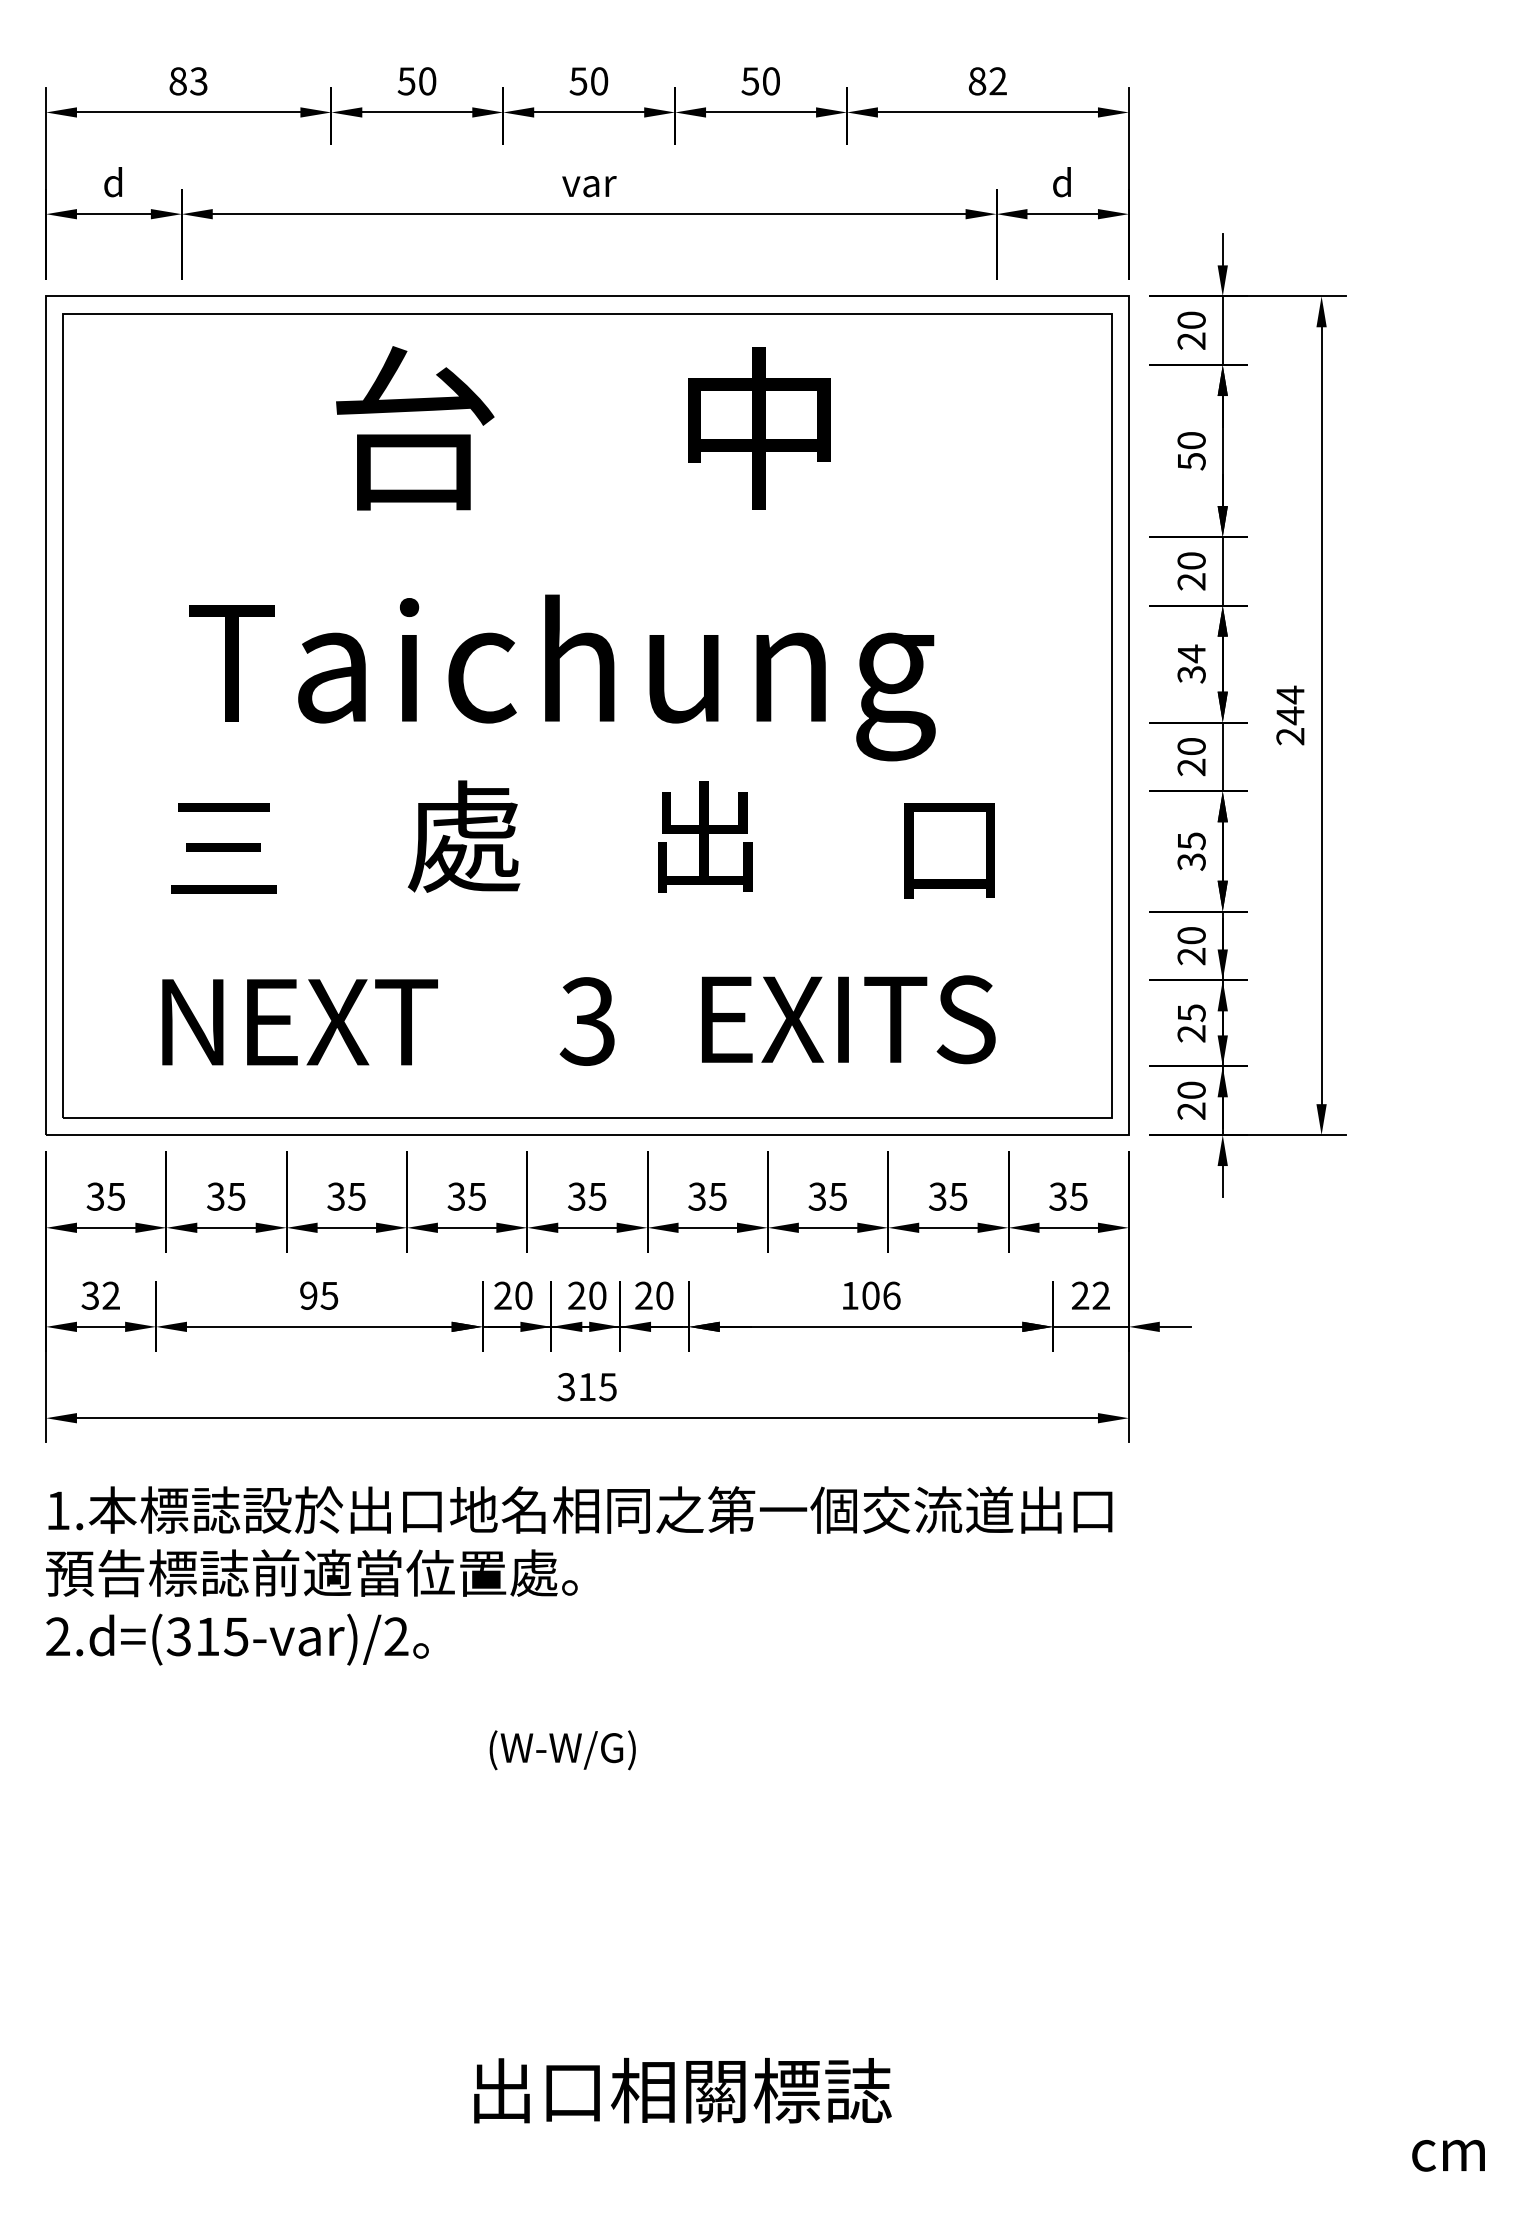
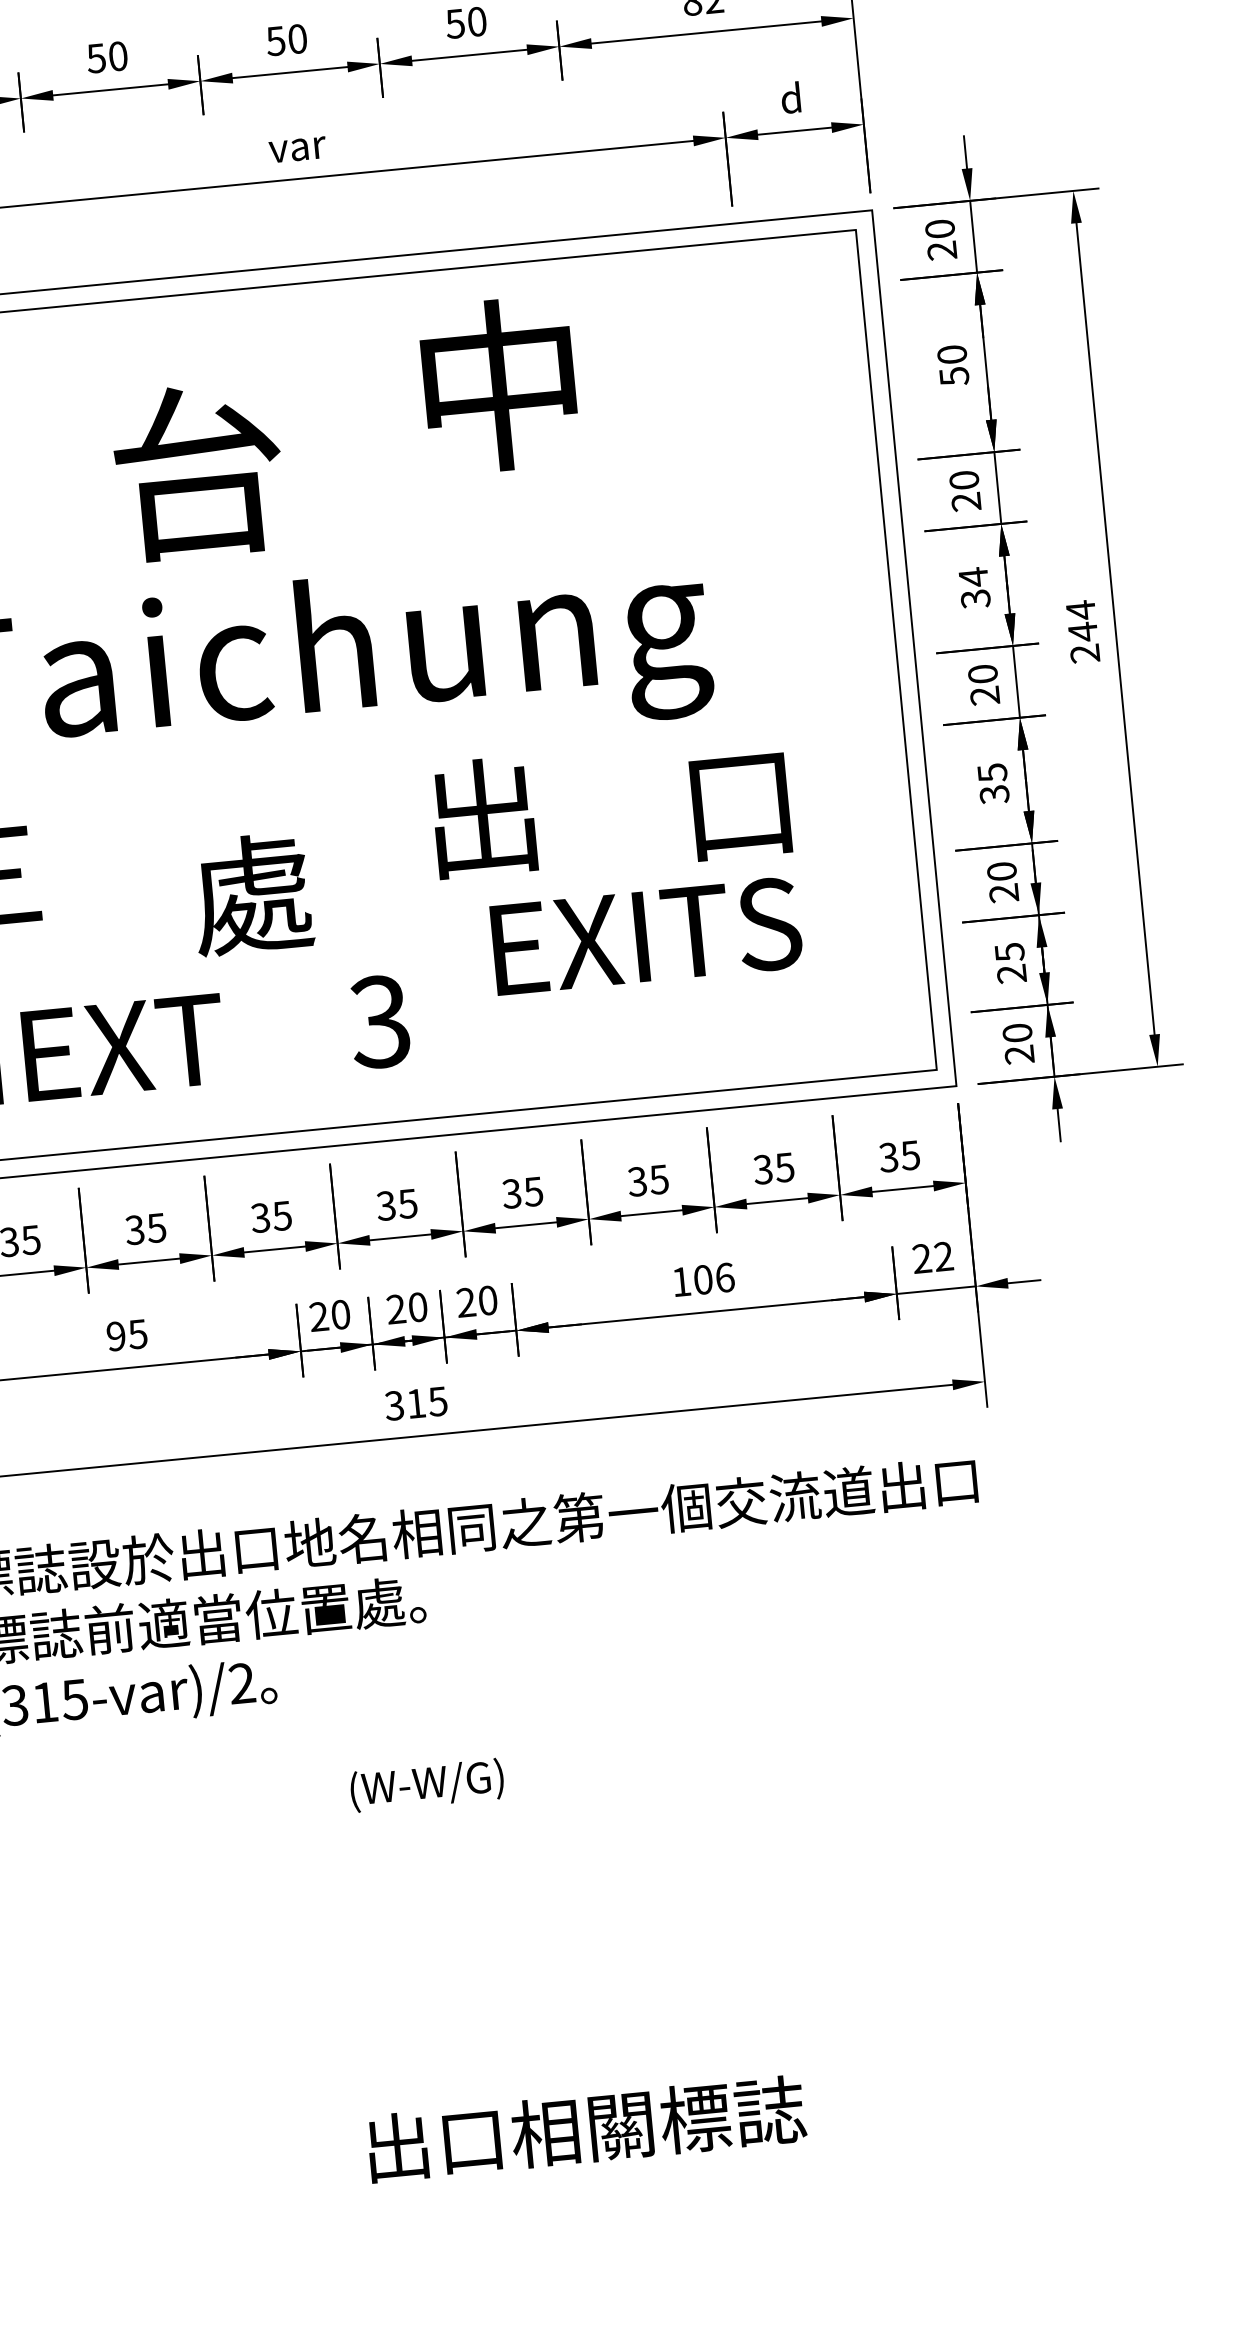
text: (415, 428) -> (199, 471), moved
text: (463, 836) -> (251, 894), moved
text: (848, 1019) -> (646, 936), moved

